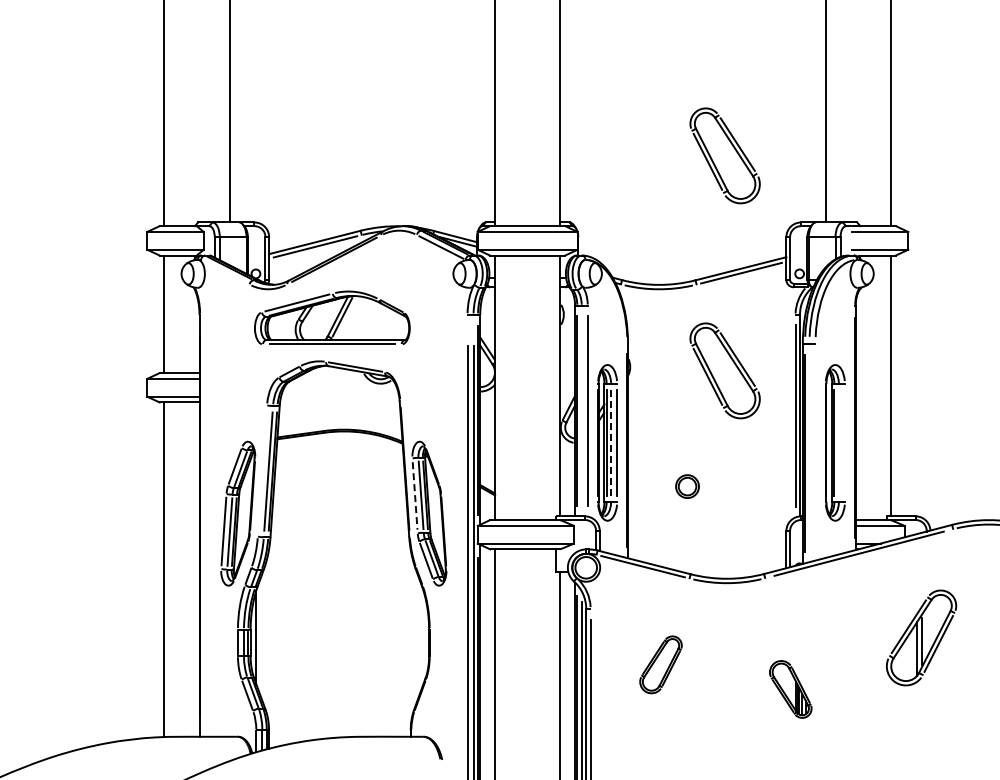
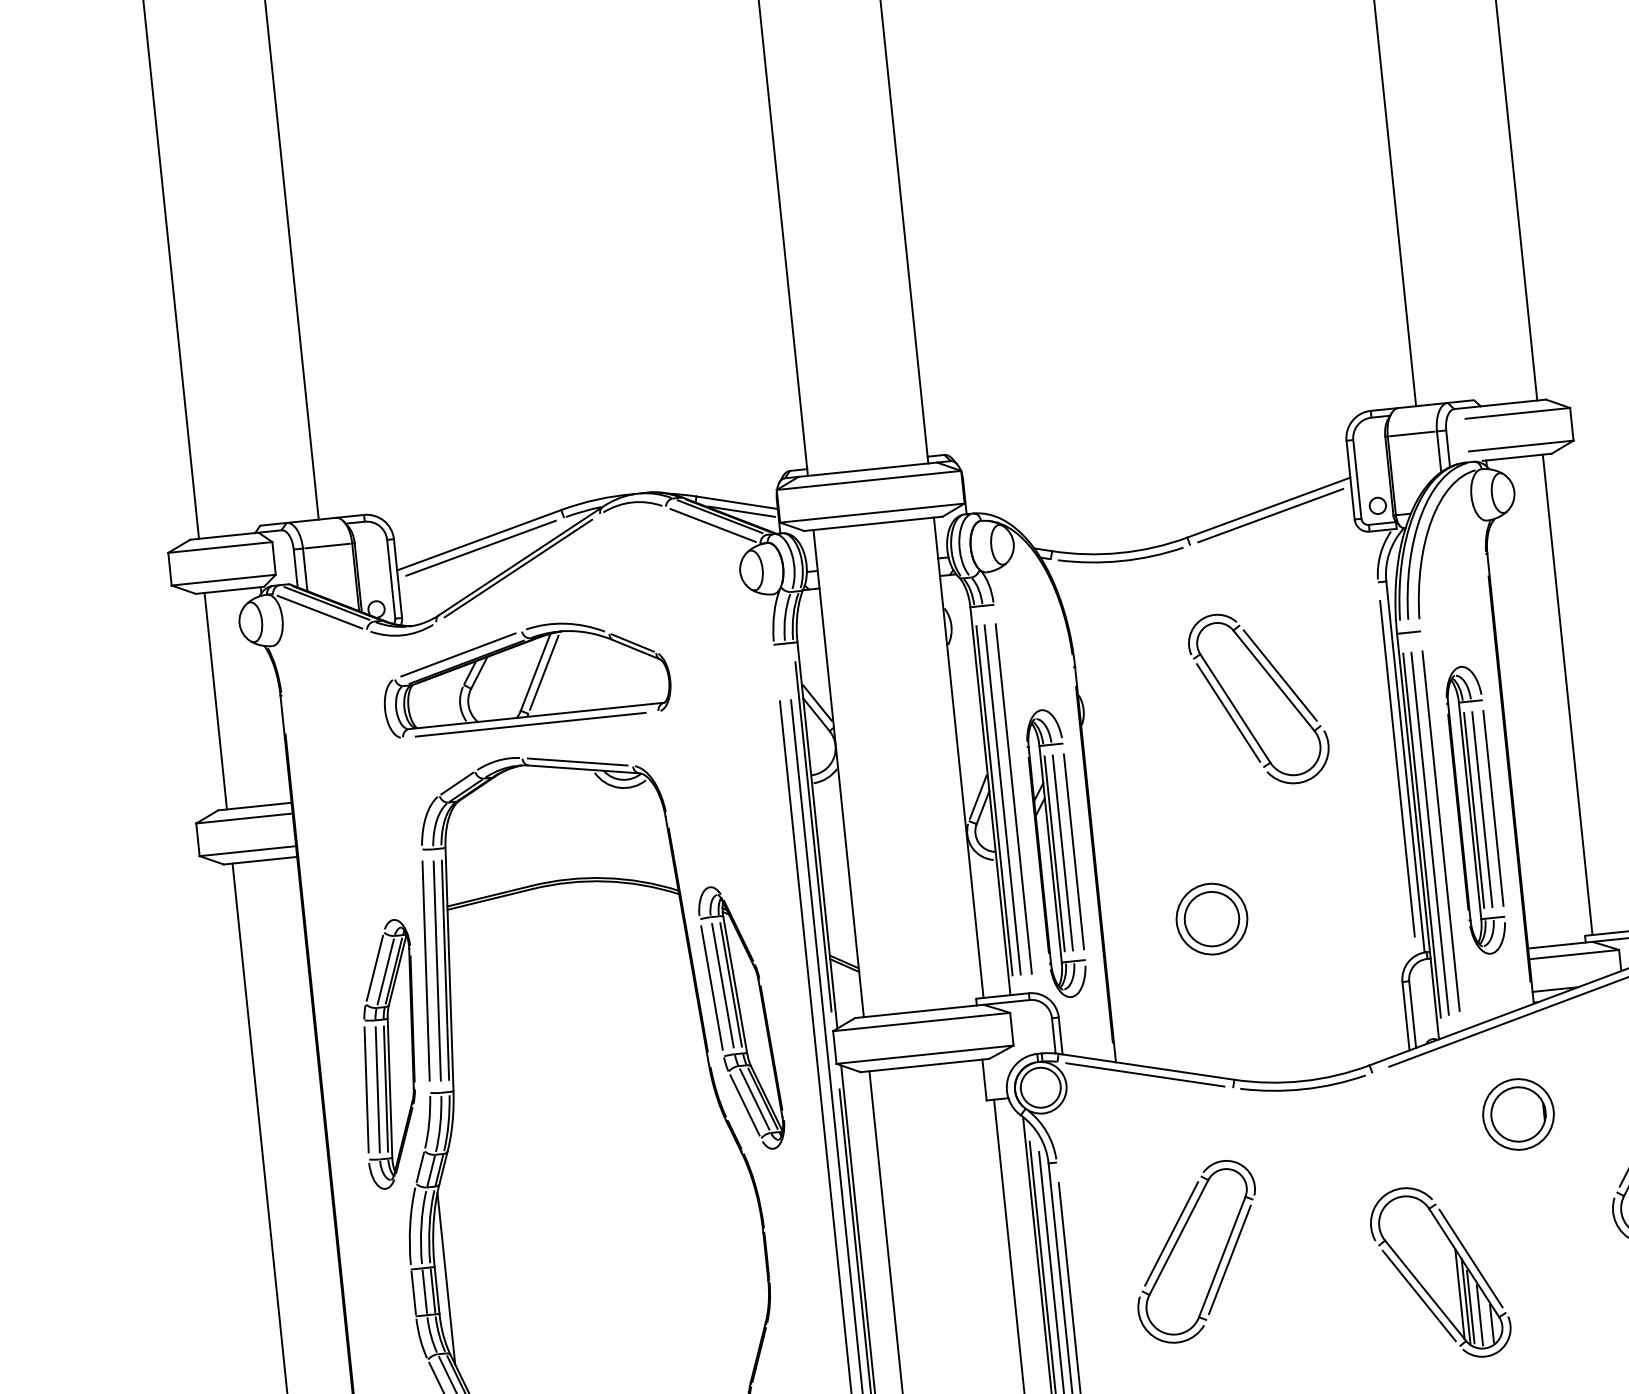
part: (724, 155) -> (1216, 302), removed
line: (225, 272) -> (320, 612), added
line: (581, 410) -> (1002, 798), added
line: (611, 442) -> (1063, 852), dashed -> solid
line: (838, 442) -> (1481, 809), added
line: (844, 442) -> (1492, 807), added
line: (815, 451) -> (1440, 829), added
line: (809, 452) -> (1430, 832), added
line: (262, 470) -> (426, 970), added
part: (687, 486) -> (1211, 918), size x1.67
line: (415, 495) -> (712, 987), dashed -> solid
part: (841, 608) -> (1518, 1114), added
part: (660, 664) -> (1195, 1251), size x1.67
part: (790, 689) -> (1440, 1273), size x1.67

